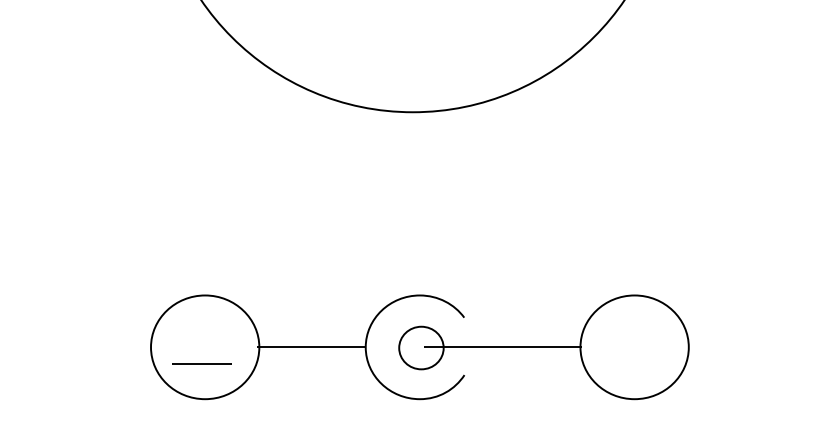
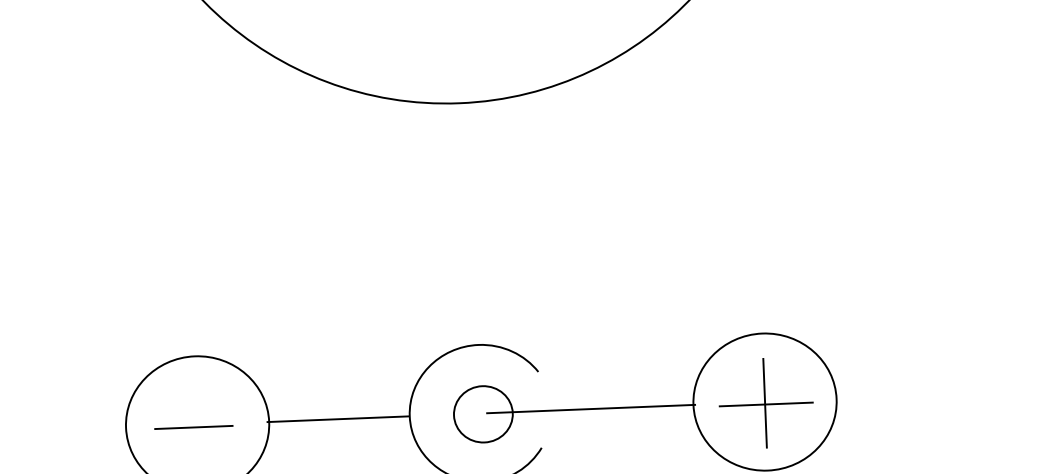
part: (635, 348) -> (766, 403), added
line: (201, 363) -> (192, 426), moved

